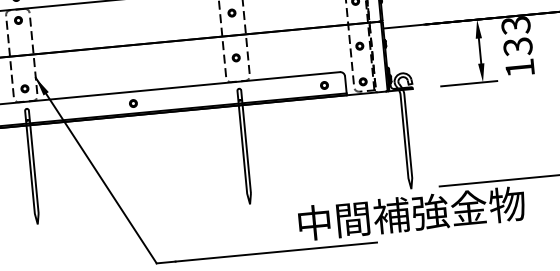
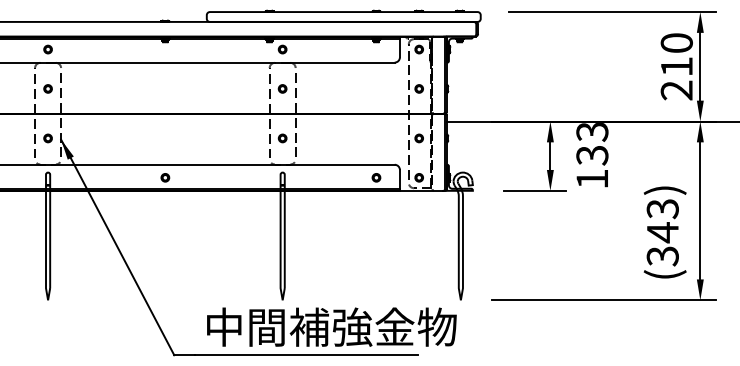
part: (17, 20) -> (47, 88), moved
part: (24, 88) -> (47, 138), moved
text: (411, 213) -> (331, 326), moved

